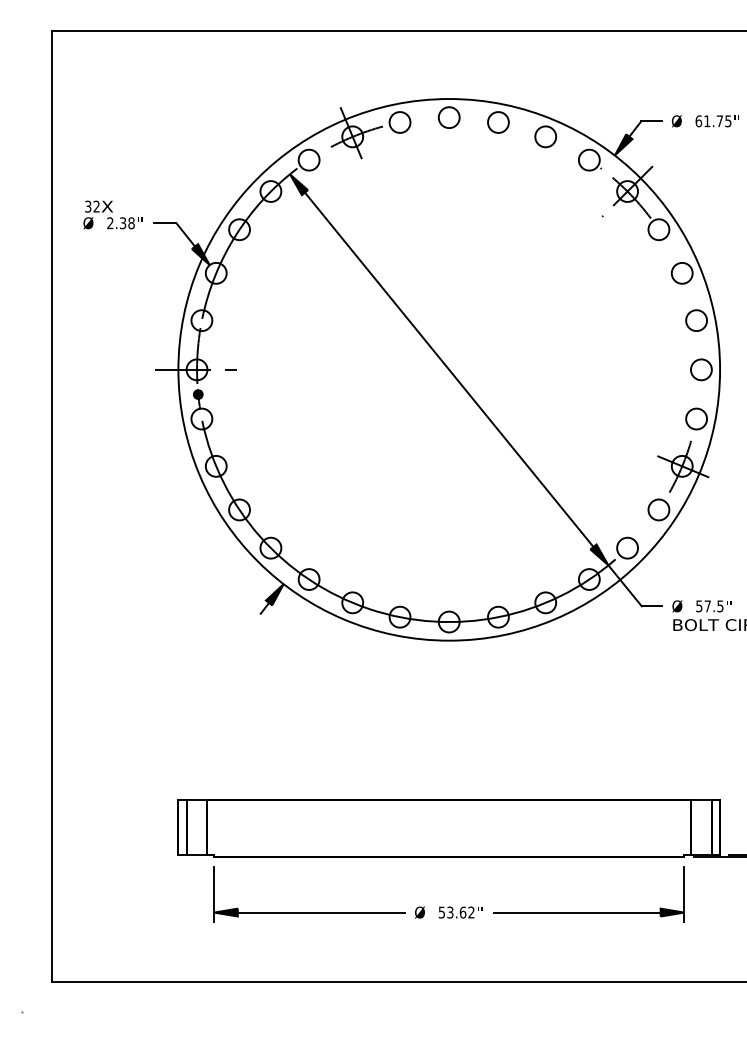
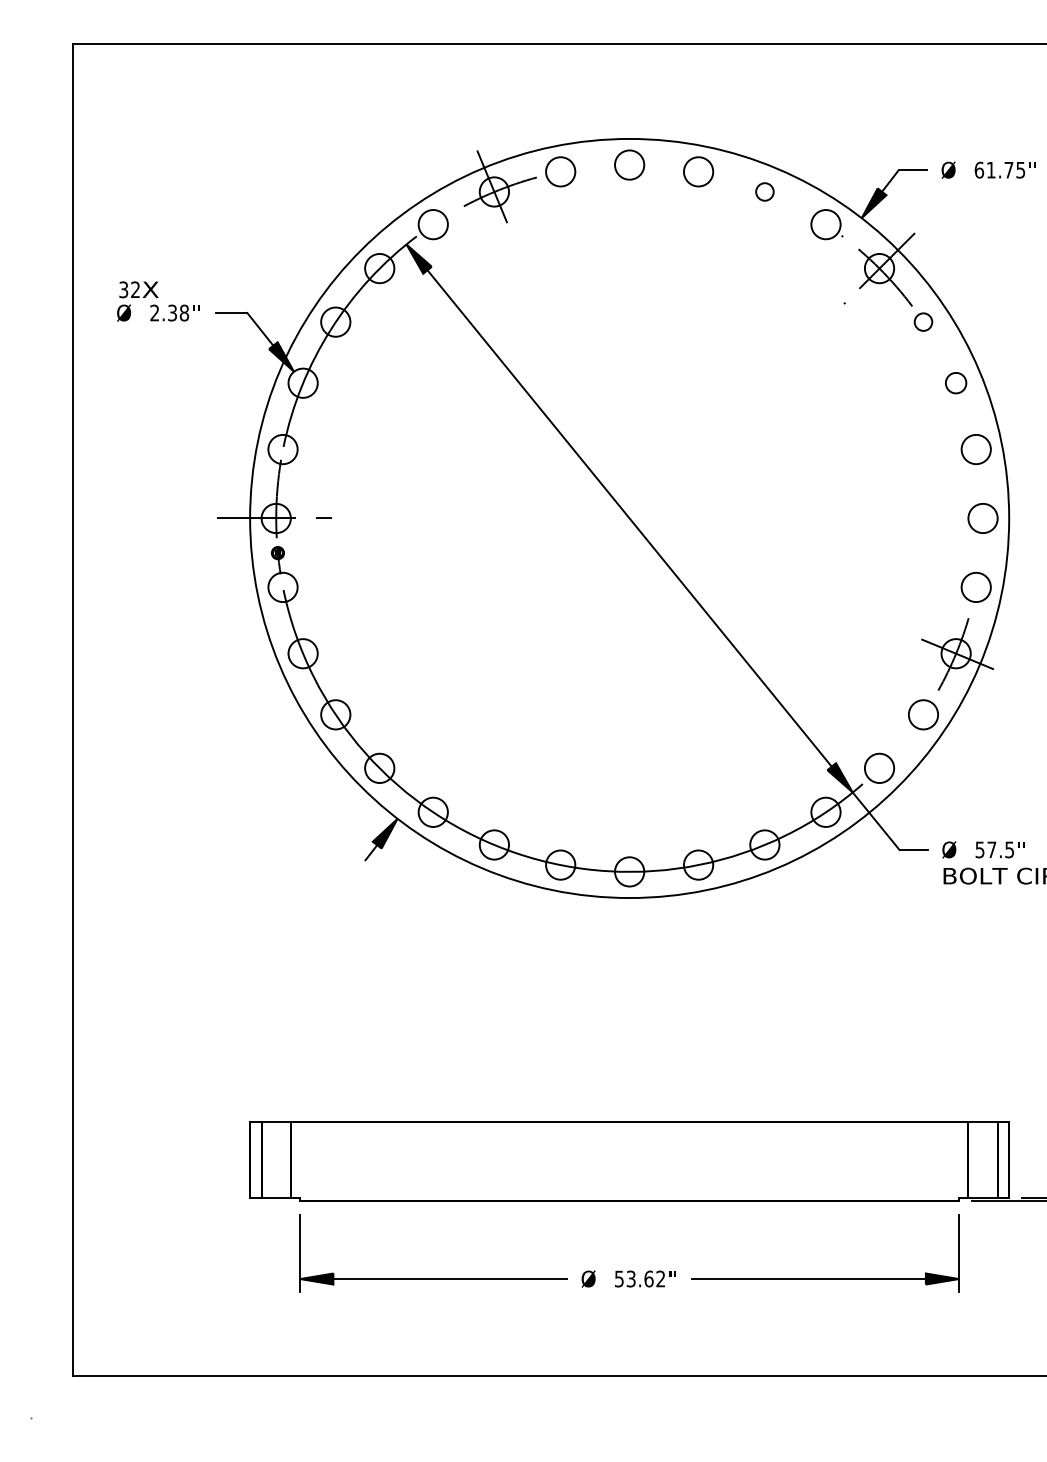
circle: (545, 136) -> (764, 191), size x0.6
circle: (658, 229) -> (923, 321), size x0.6
circle: (681, 272) -> (955, 382), size x0.7

